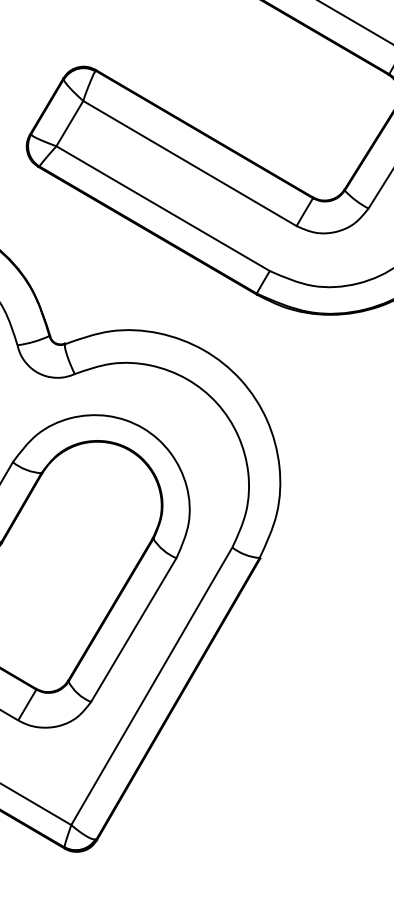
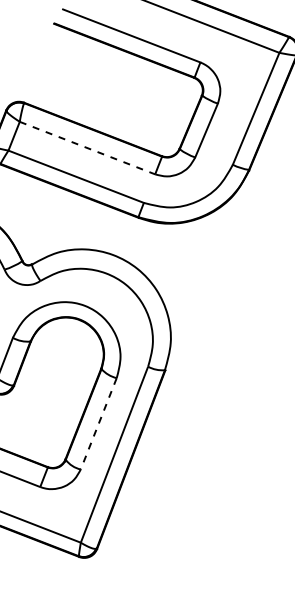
line: (189, 164) -> (87, 148), solid -> dashed
line: (133, 631) -> (98, 424), solid -> dashed

